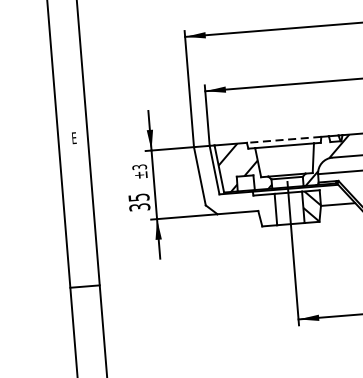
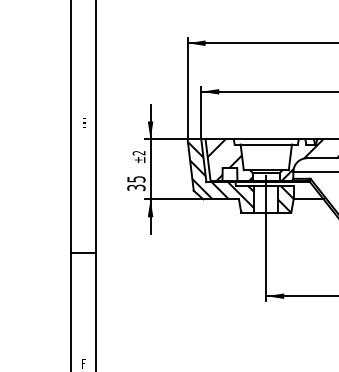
line: (283, 140) -> (265, 139), dashed -> solid
text: (140, 167) -> (139, 153), ±3 -> ±2
hatch: (235, 187) -> (220, 177), added

